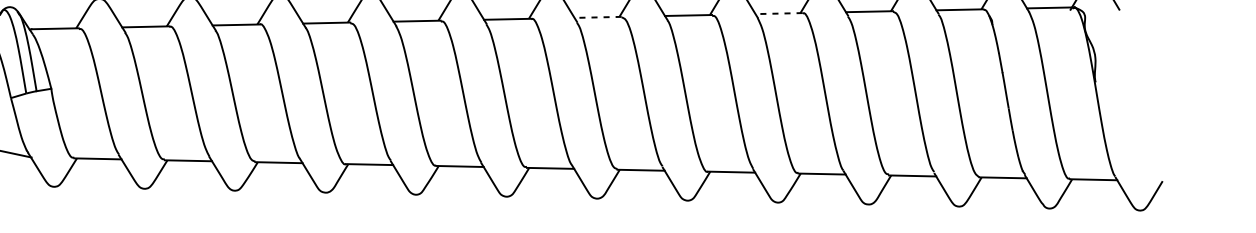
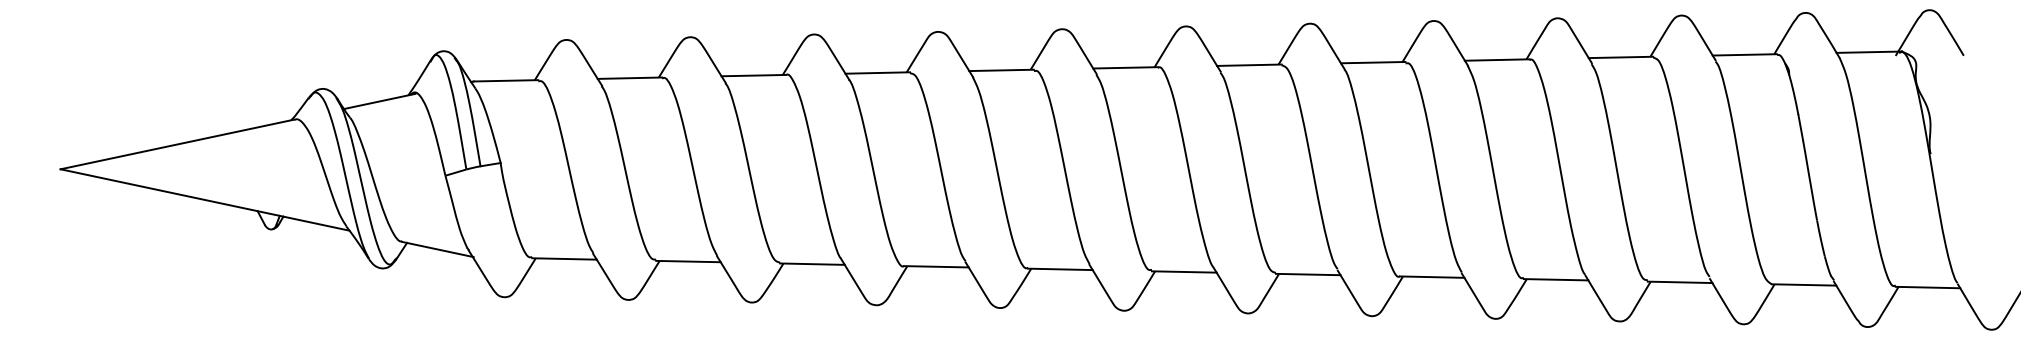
line: (778, 13) -> (1496, 60), dashed -> solid
line: (597, 17) -> (1248, 65), dashed -> solid

